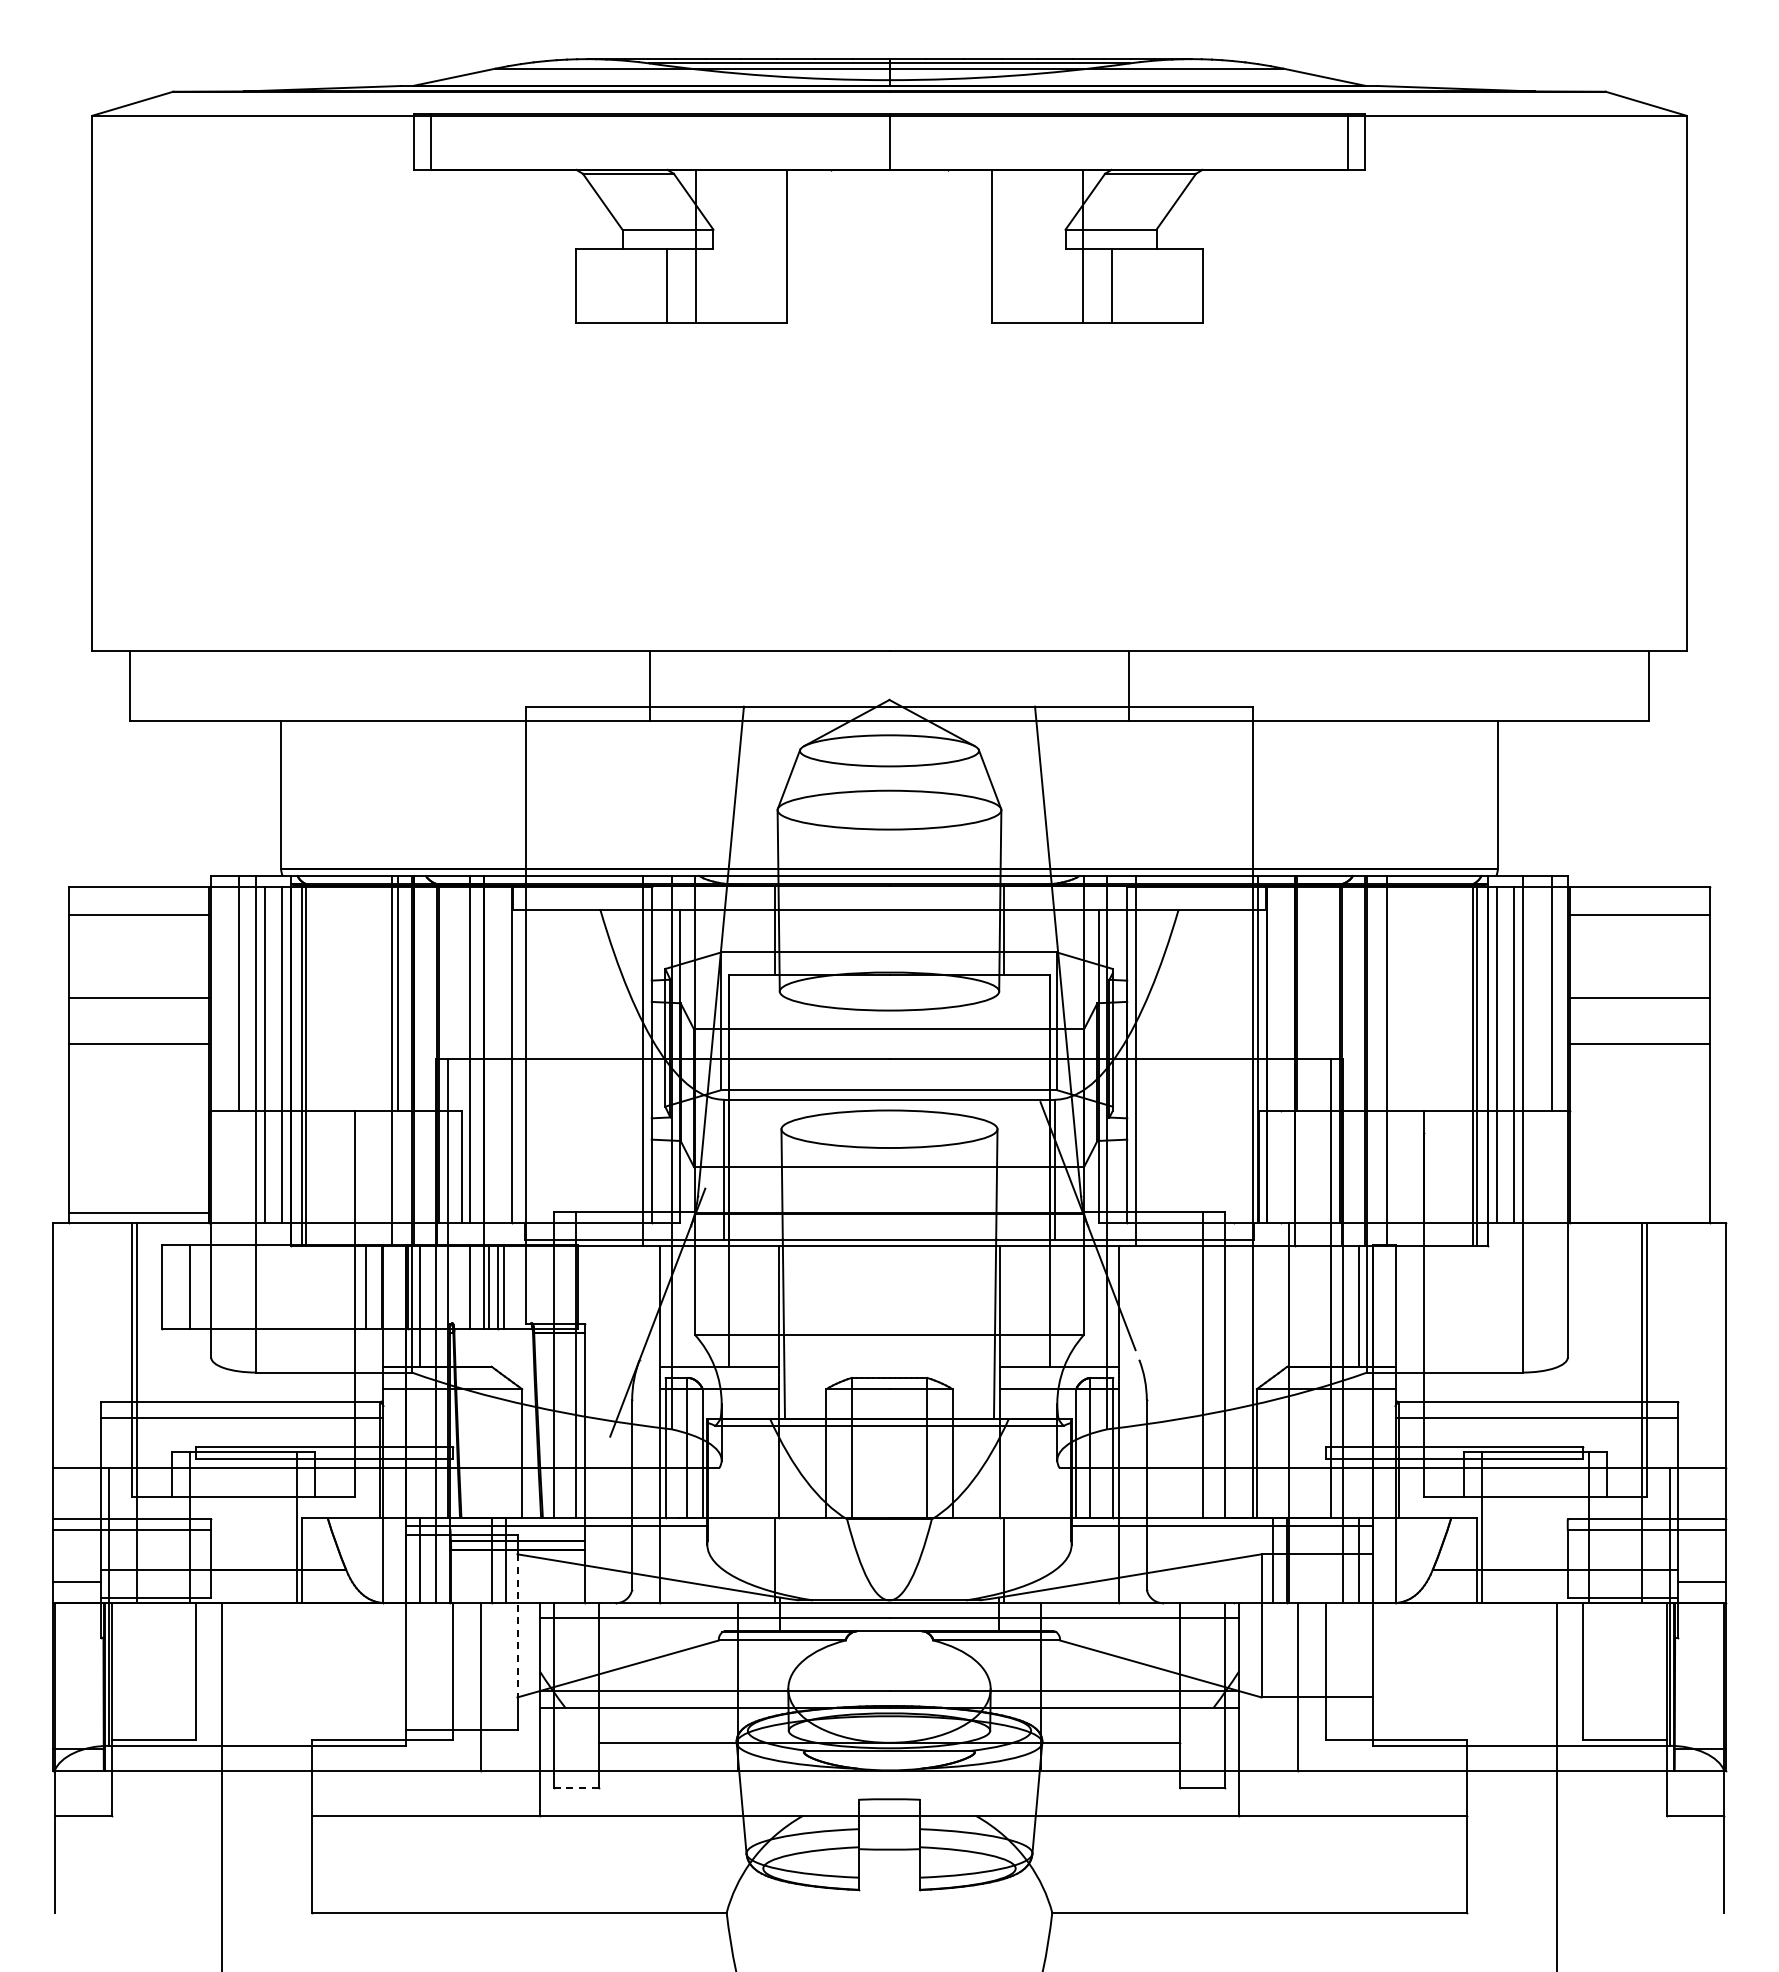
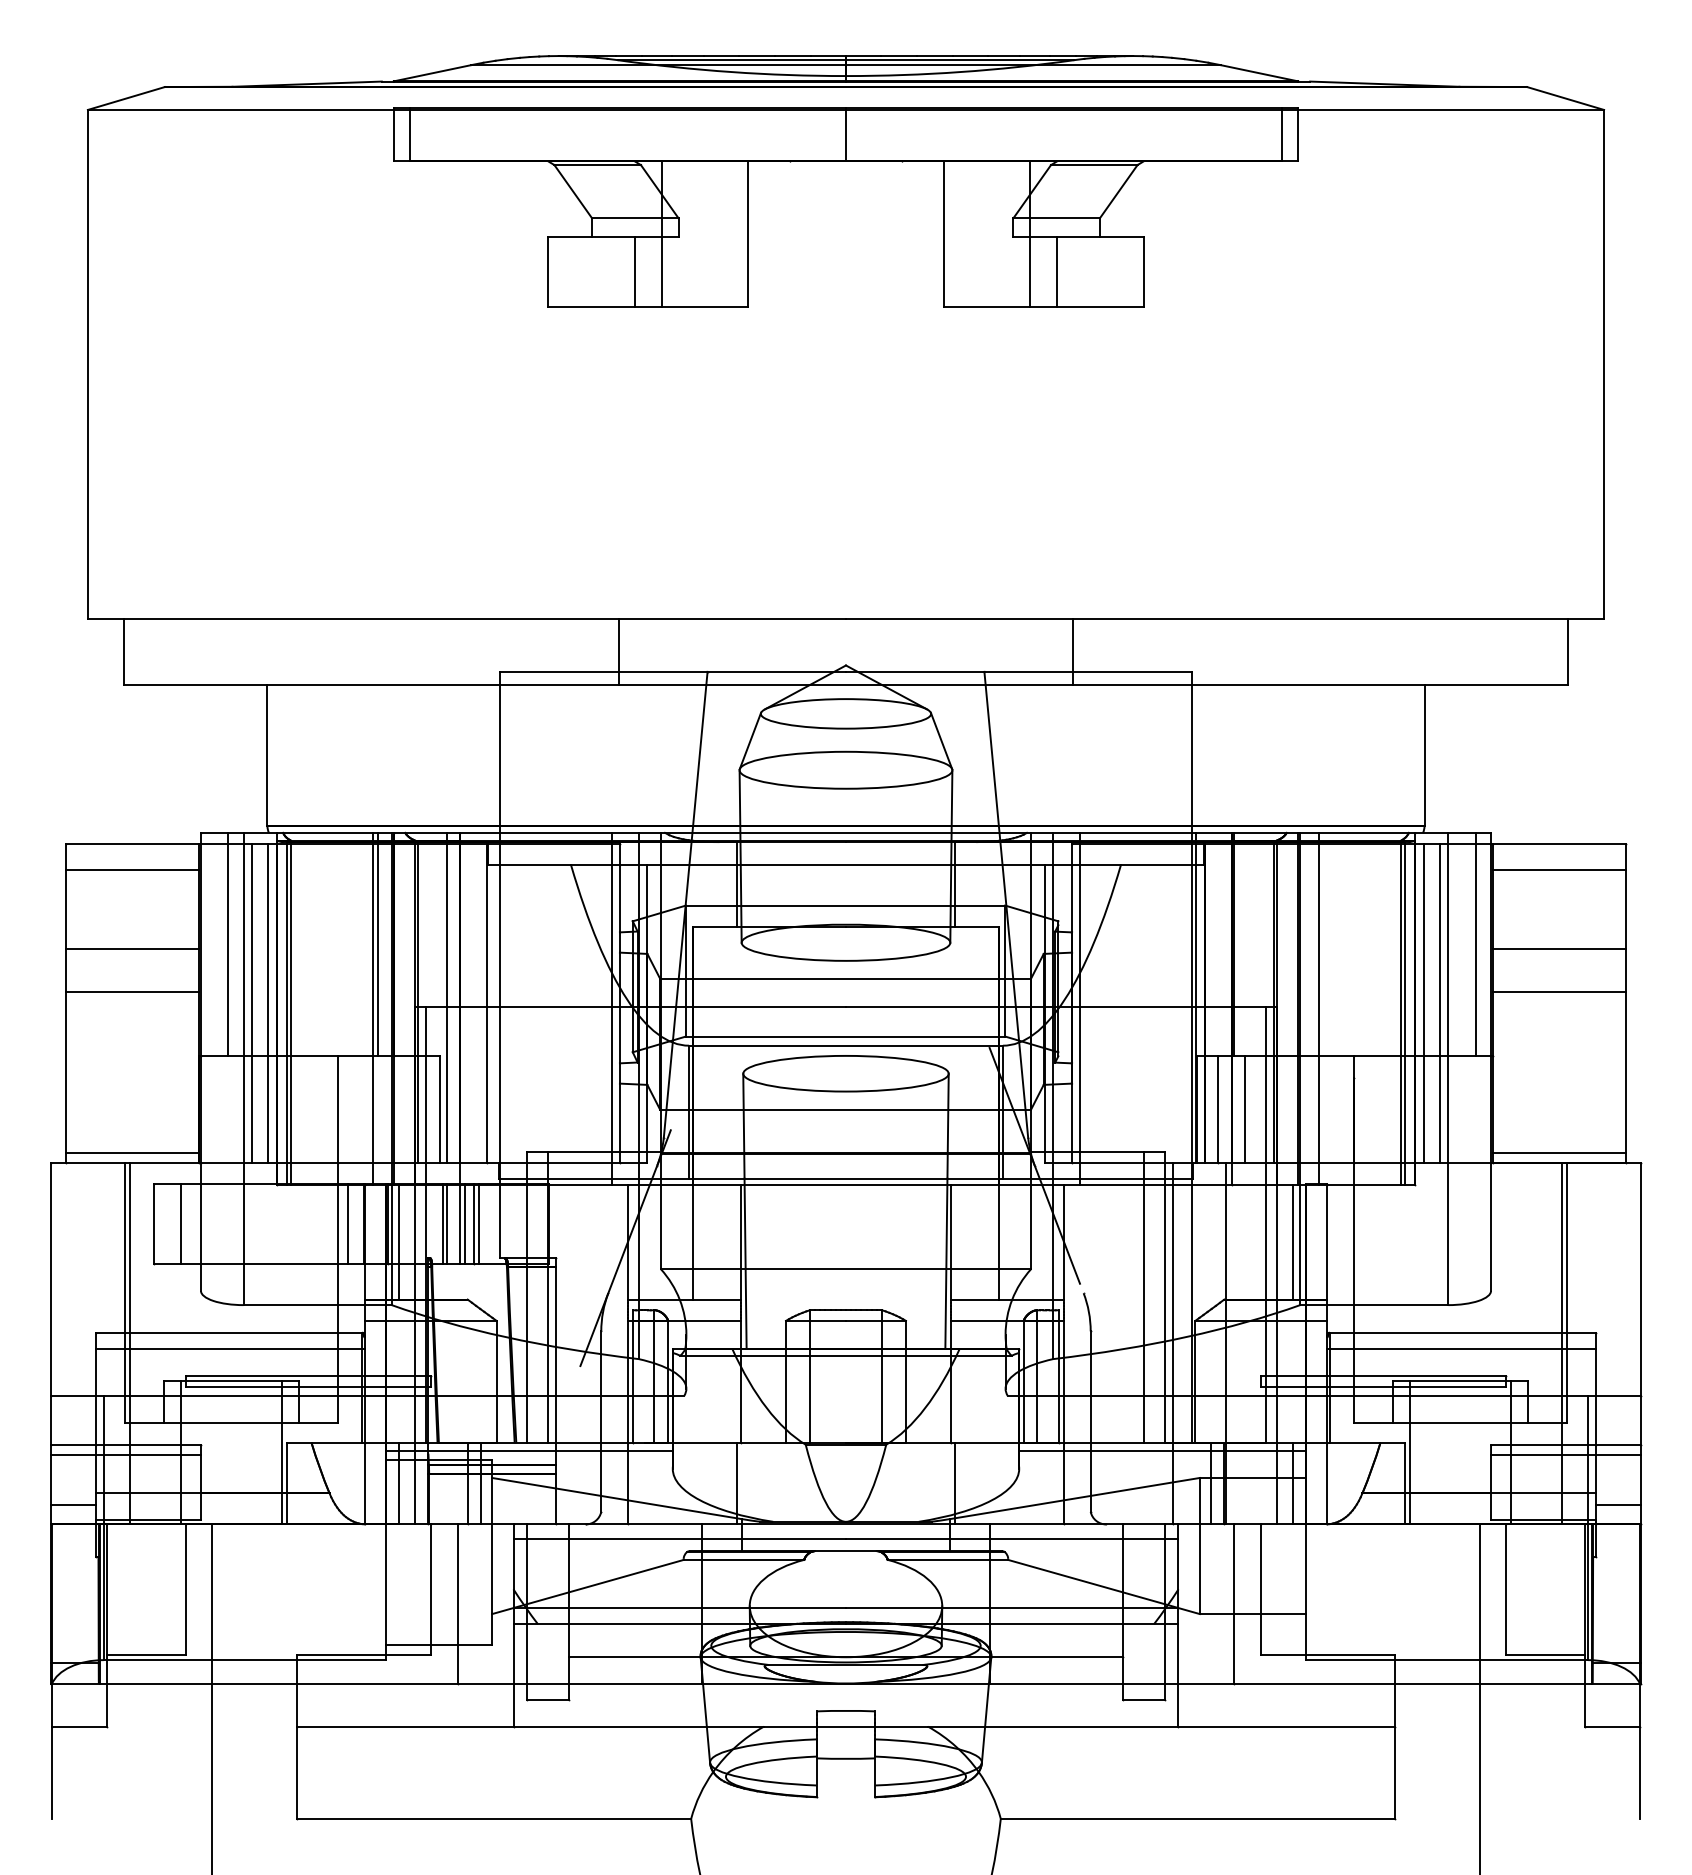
line: (1281, 1166) -> (1218, 1109), added
line: (1308, 1166) -> (1244, 1109), added
line: (1639, 1212) -> (1559, 1152), added
line: (465, 1287) -> (442, 1224), added
line: (1233, 1412) -> (1173, 1343), added
line: (517, 1625) -> (492, 1545), dashed -> solid
line: (576, 1787) -> (548, 1699), dashed -> solid

